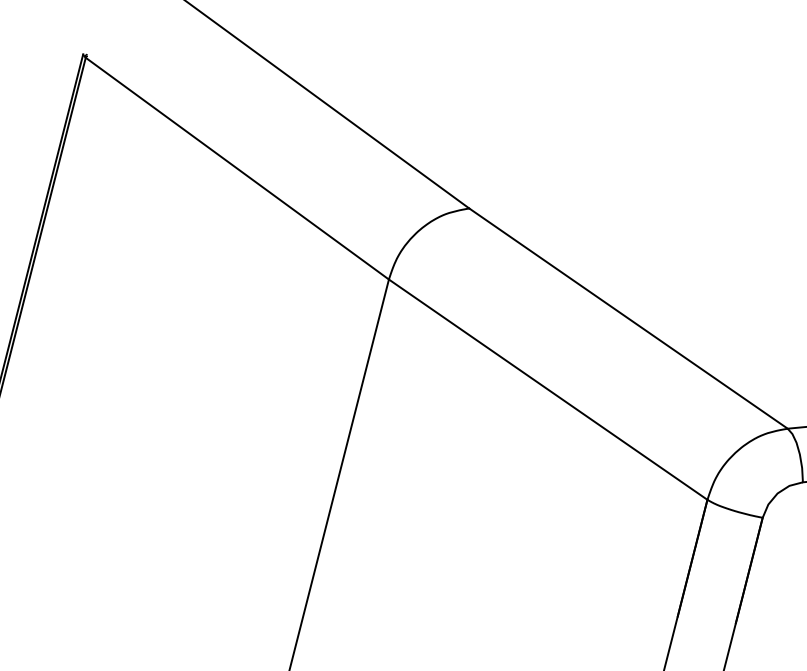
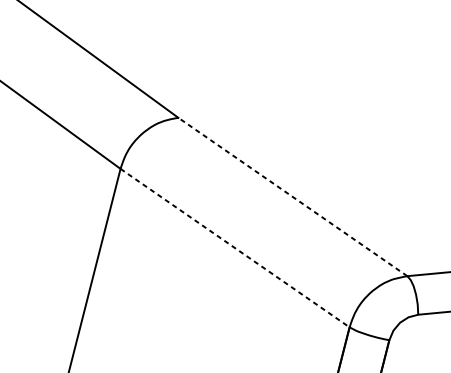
line: (628, 318) -> (292, 196), solid -> dashed
line: (548, 389) -> (235, 247), solid -> dashed

